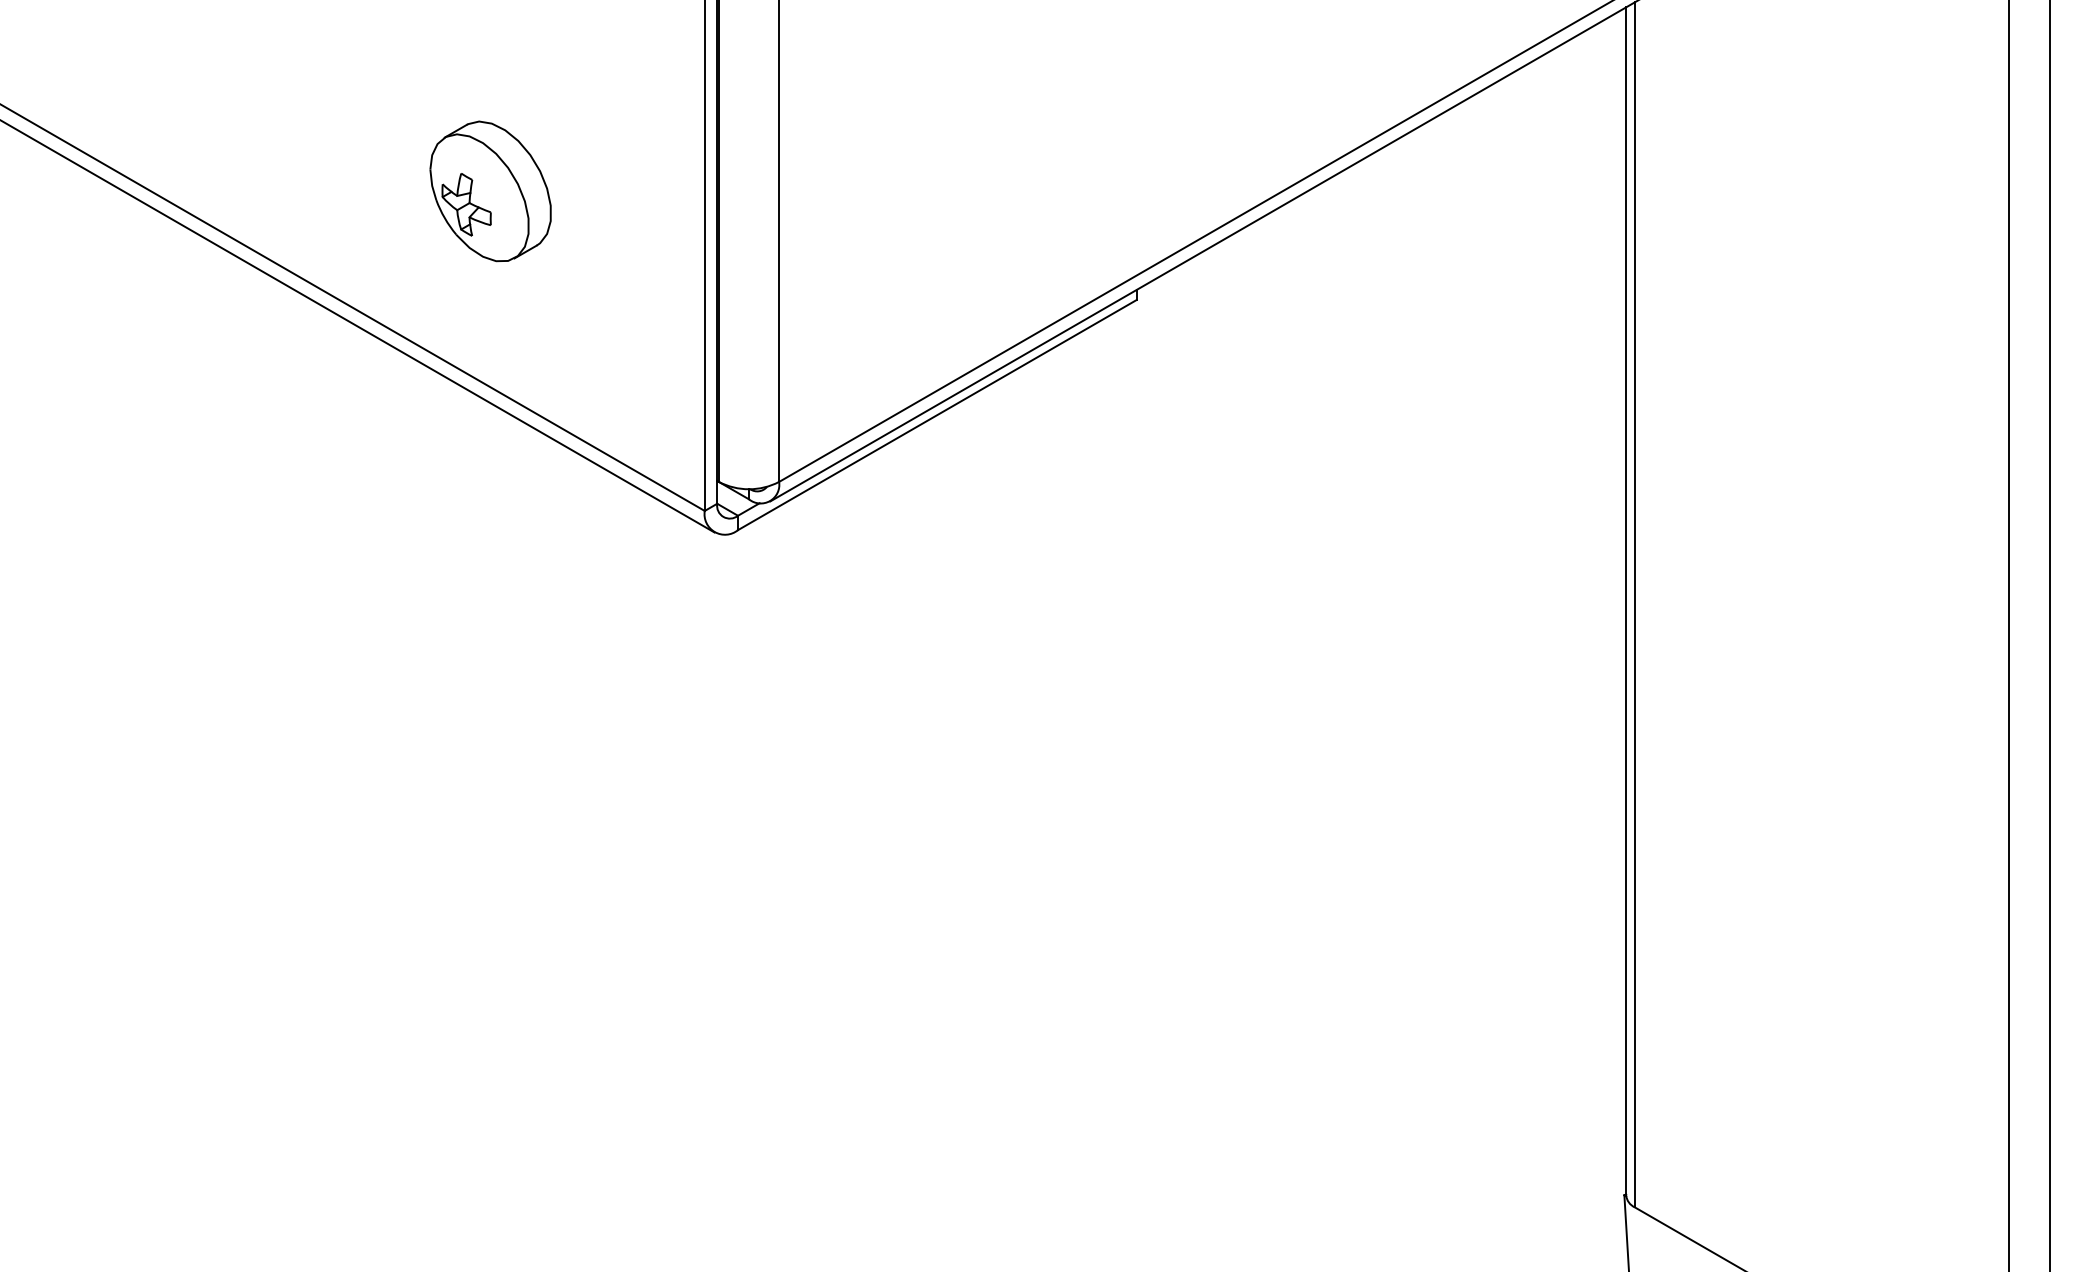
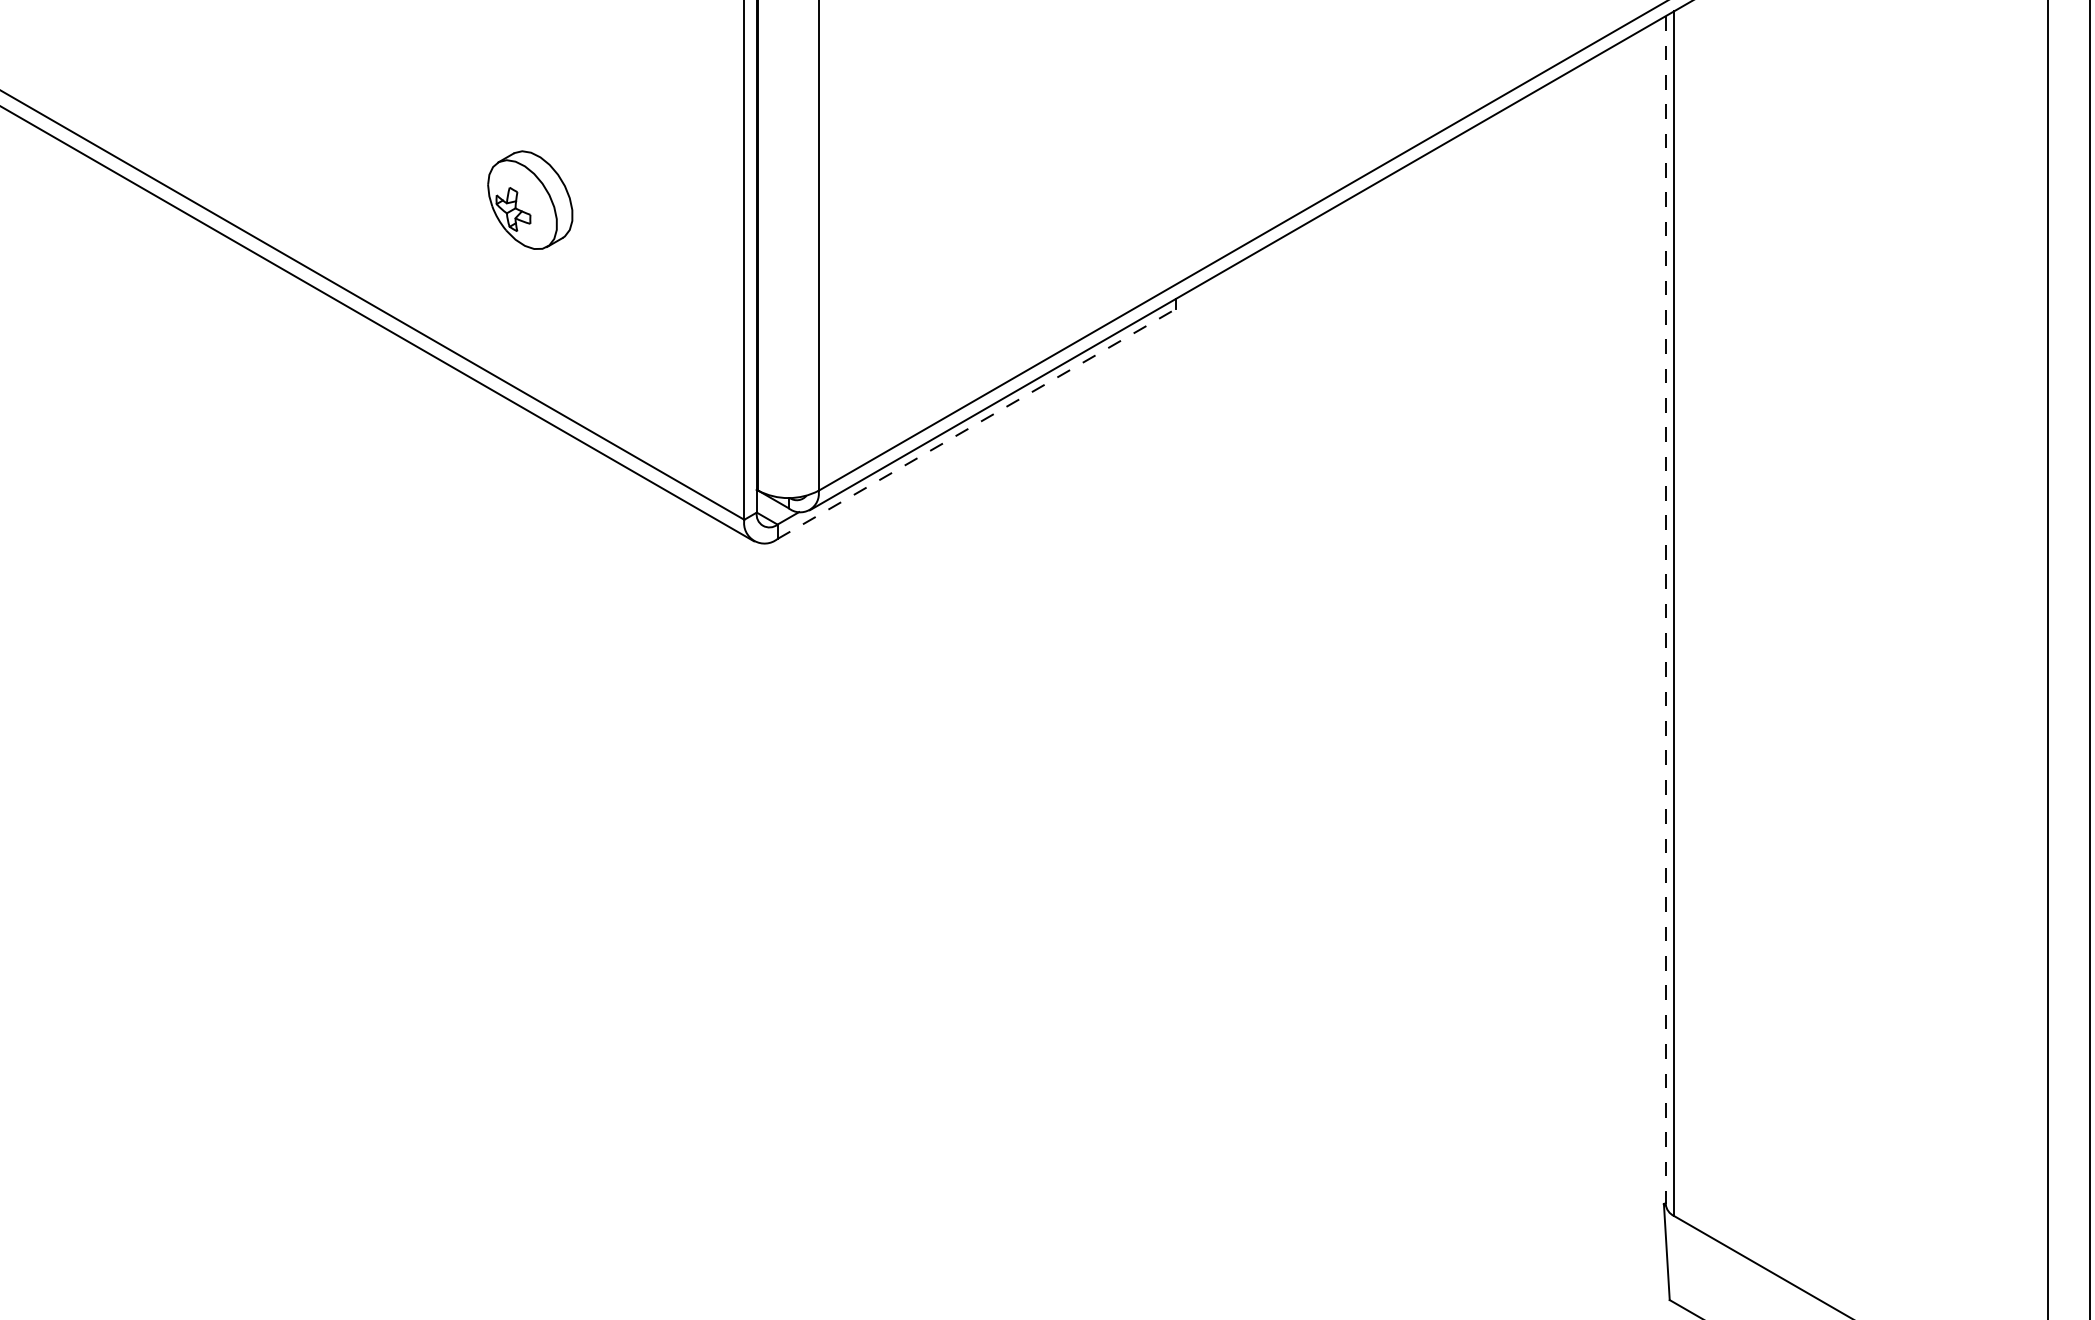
part: (490, 190) -> (530, 199), size x0.7
line: (937, 414) -> (977, 423), solid -> dashed
line: (1625, 601) -> (1665, 610), solid -> dashed

